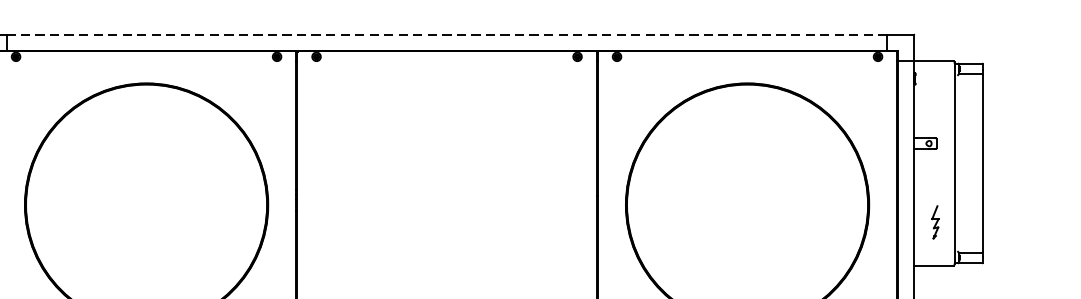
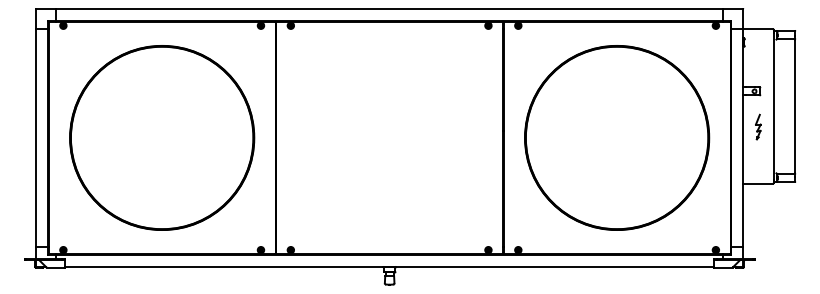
line: (446, 34) -> (389, 8), dashed -> solid
part: (935, 221) -> (758, 126), moved

